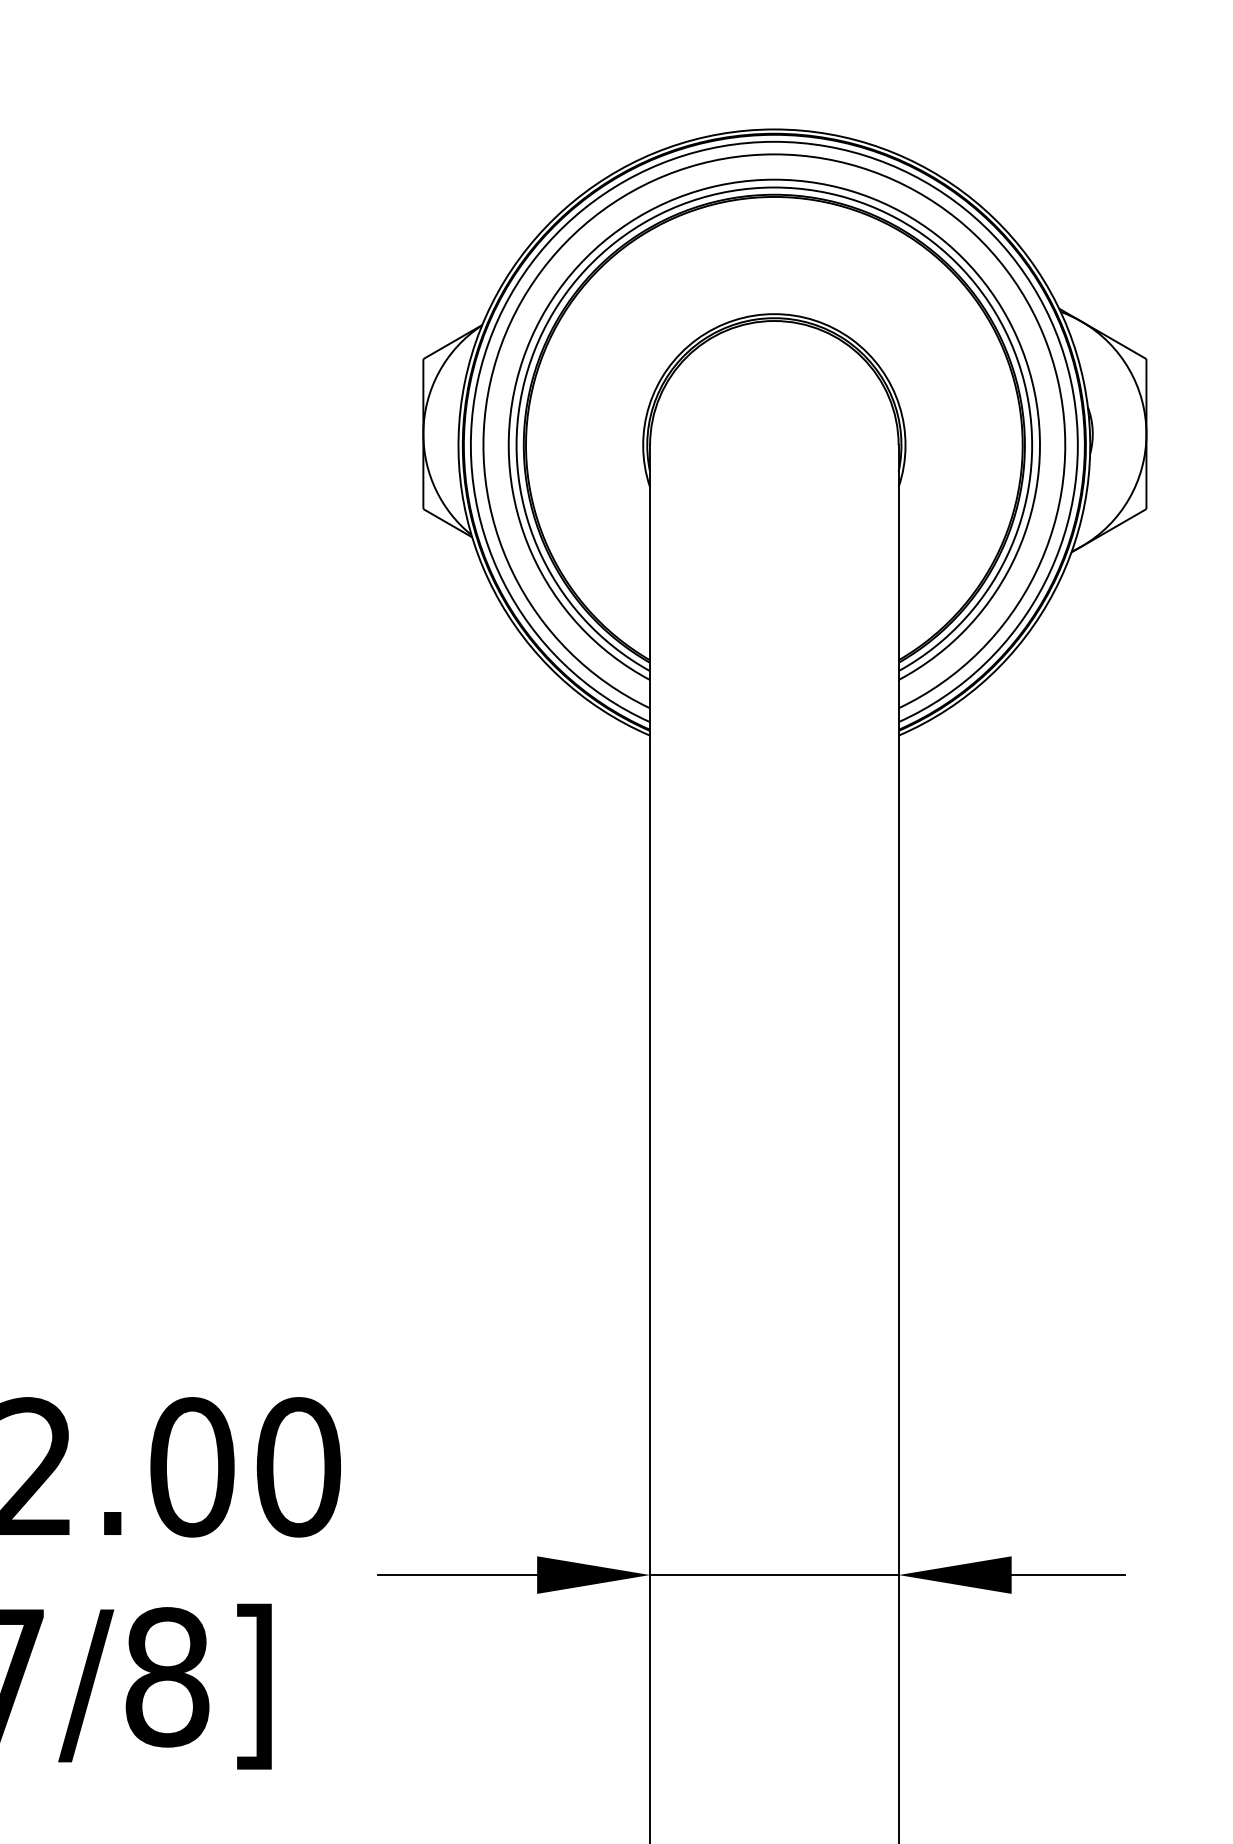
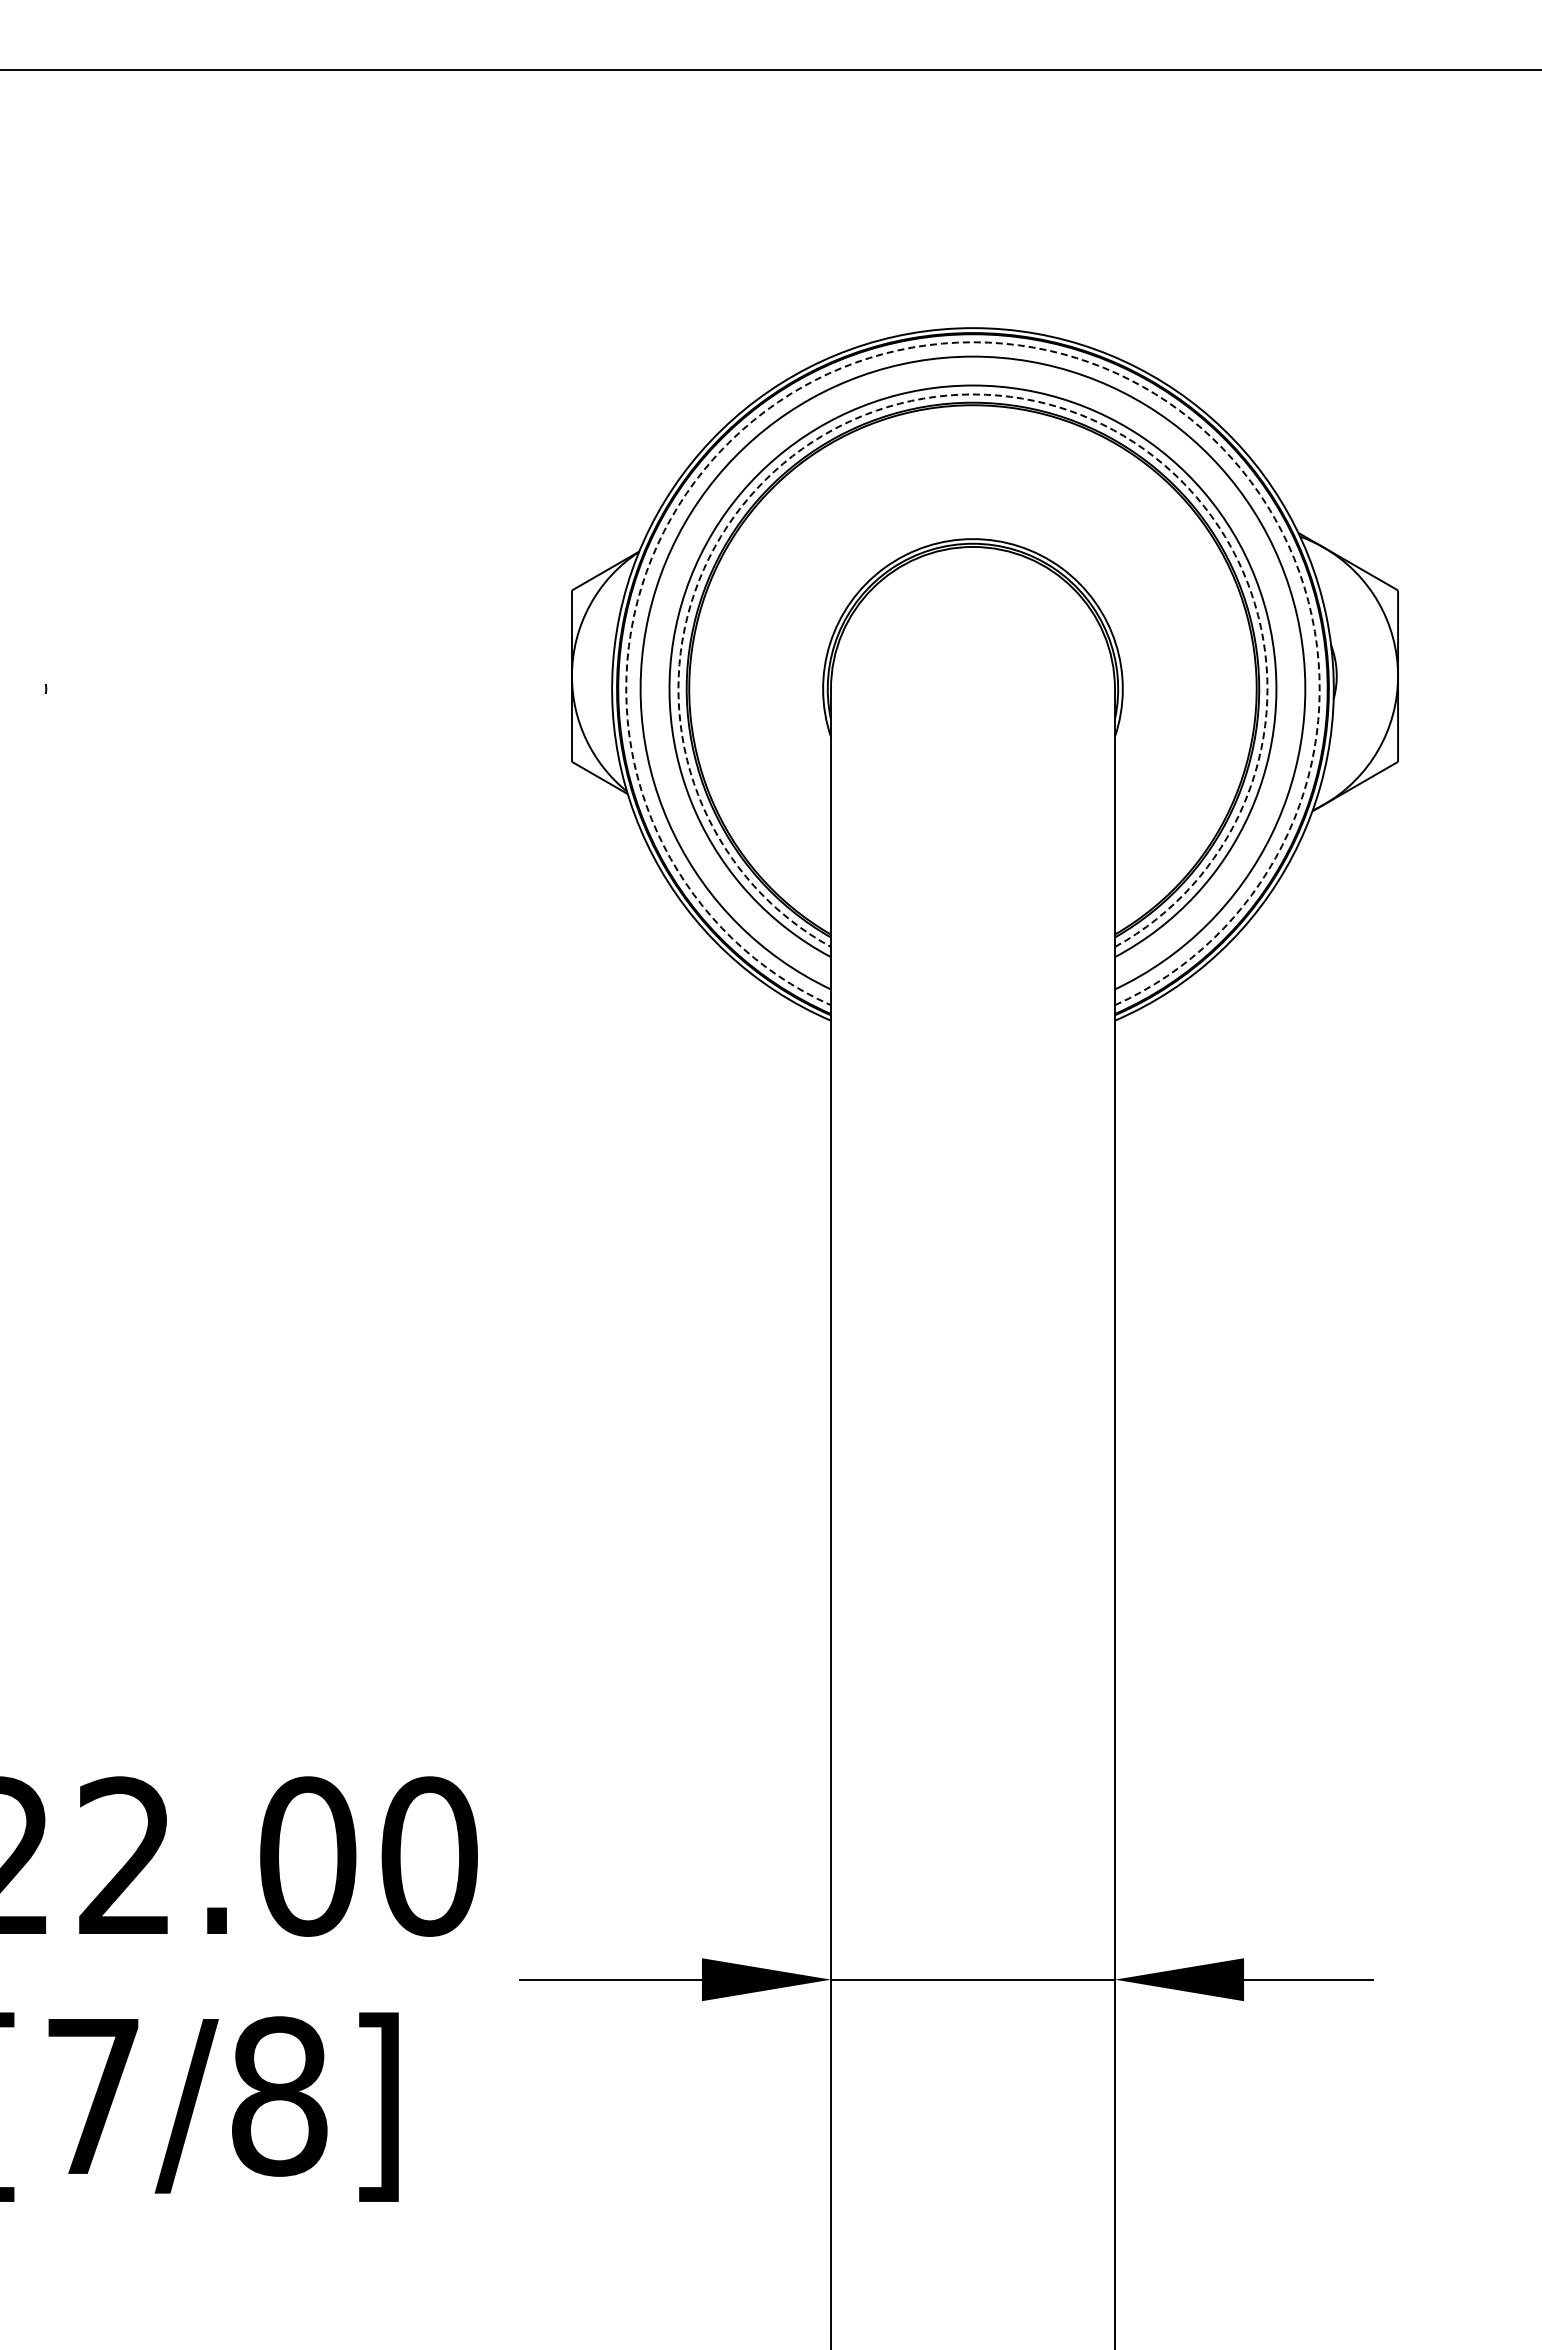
arc: (773, 142) -> (972, 342), solid -> dashed
arc: (773, 187) -> (972, 394), solid -> dashed

